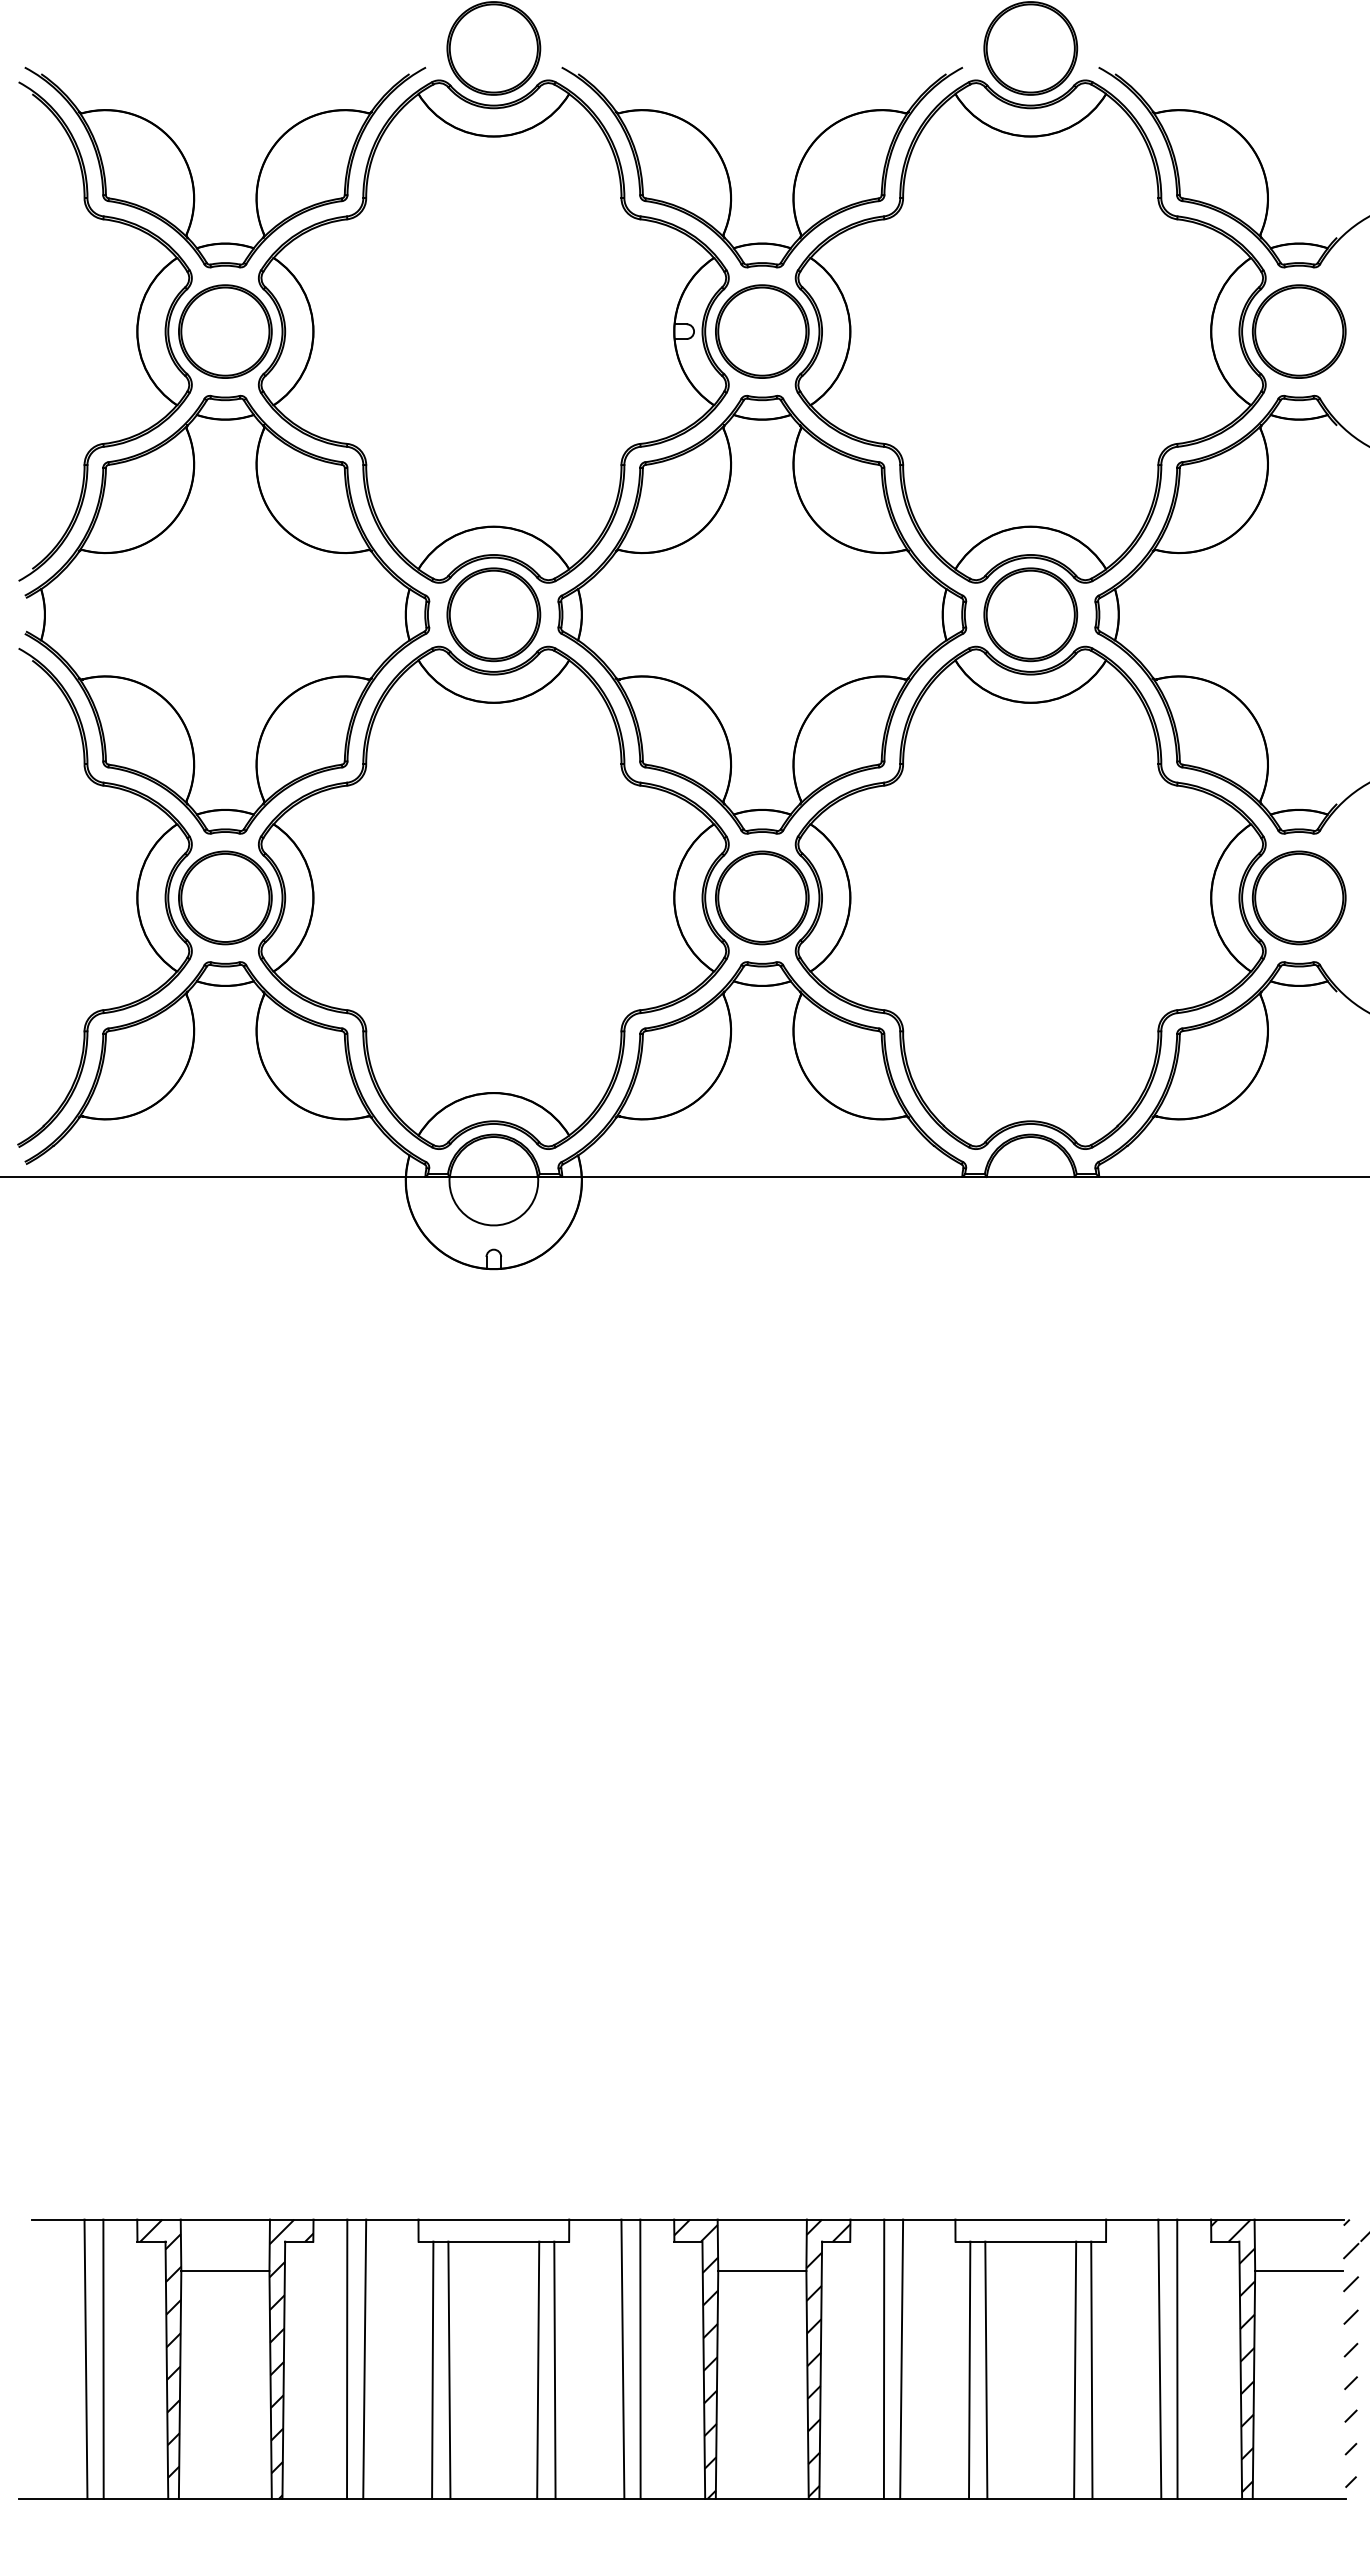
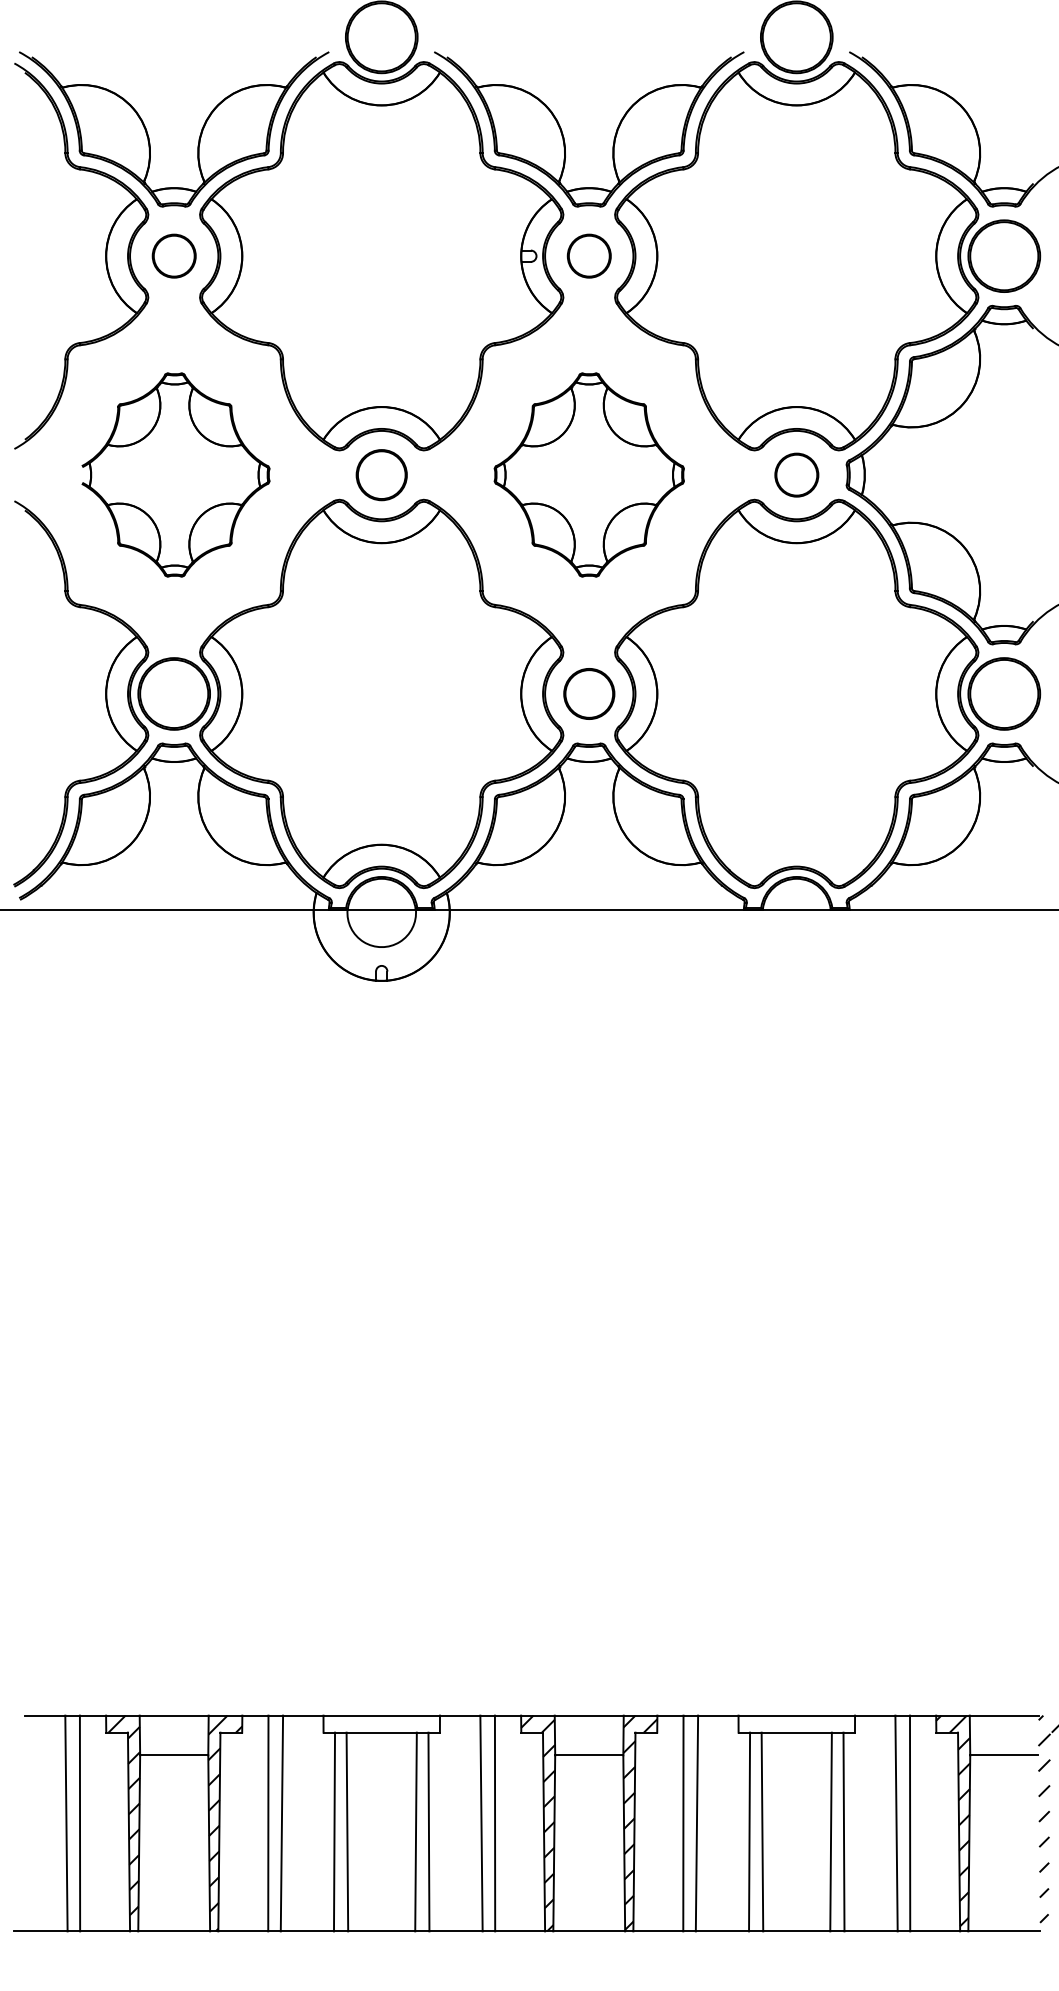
part: (225, 331) -> (174, 256), size x0.6
part: (762, 331) -> (589, 256), size x0.6
part: (227, 614) -> (175, 474), size x0.6
part: (493, 614) -> (381, 474), size x0.7
part: (762, 614) -> (589, 474), size x0.6
part: (1030, 614) -> (796, 474), size x0.6
part: (762, 897) -> (589, 693), size x0.7

